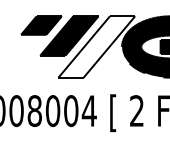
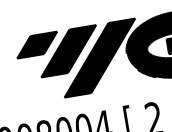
fill: (96, 46) -> (99, 57), added

